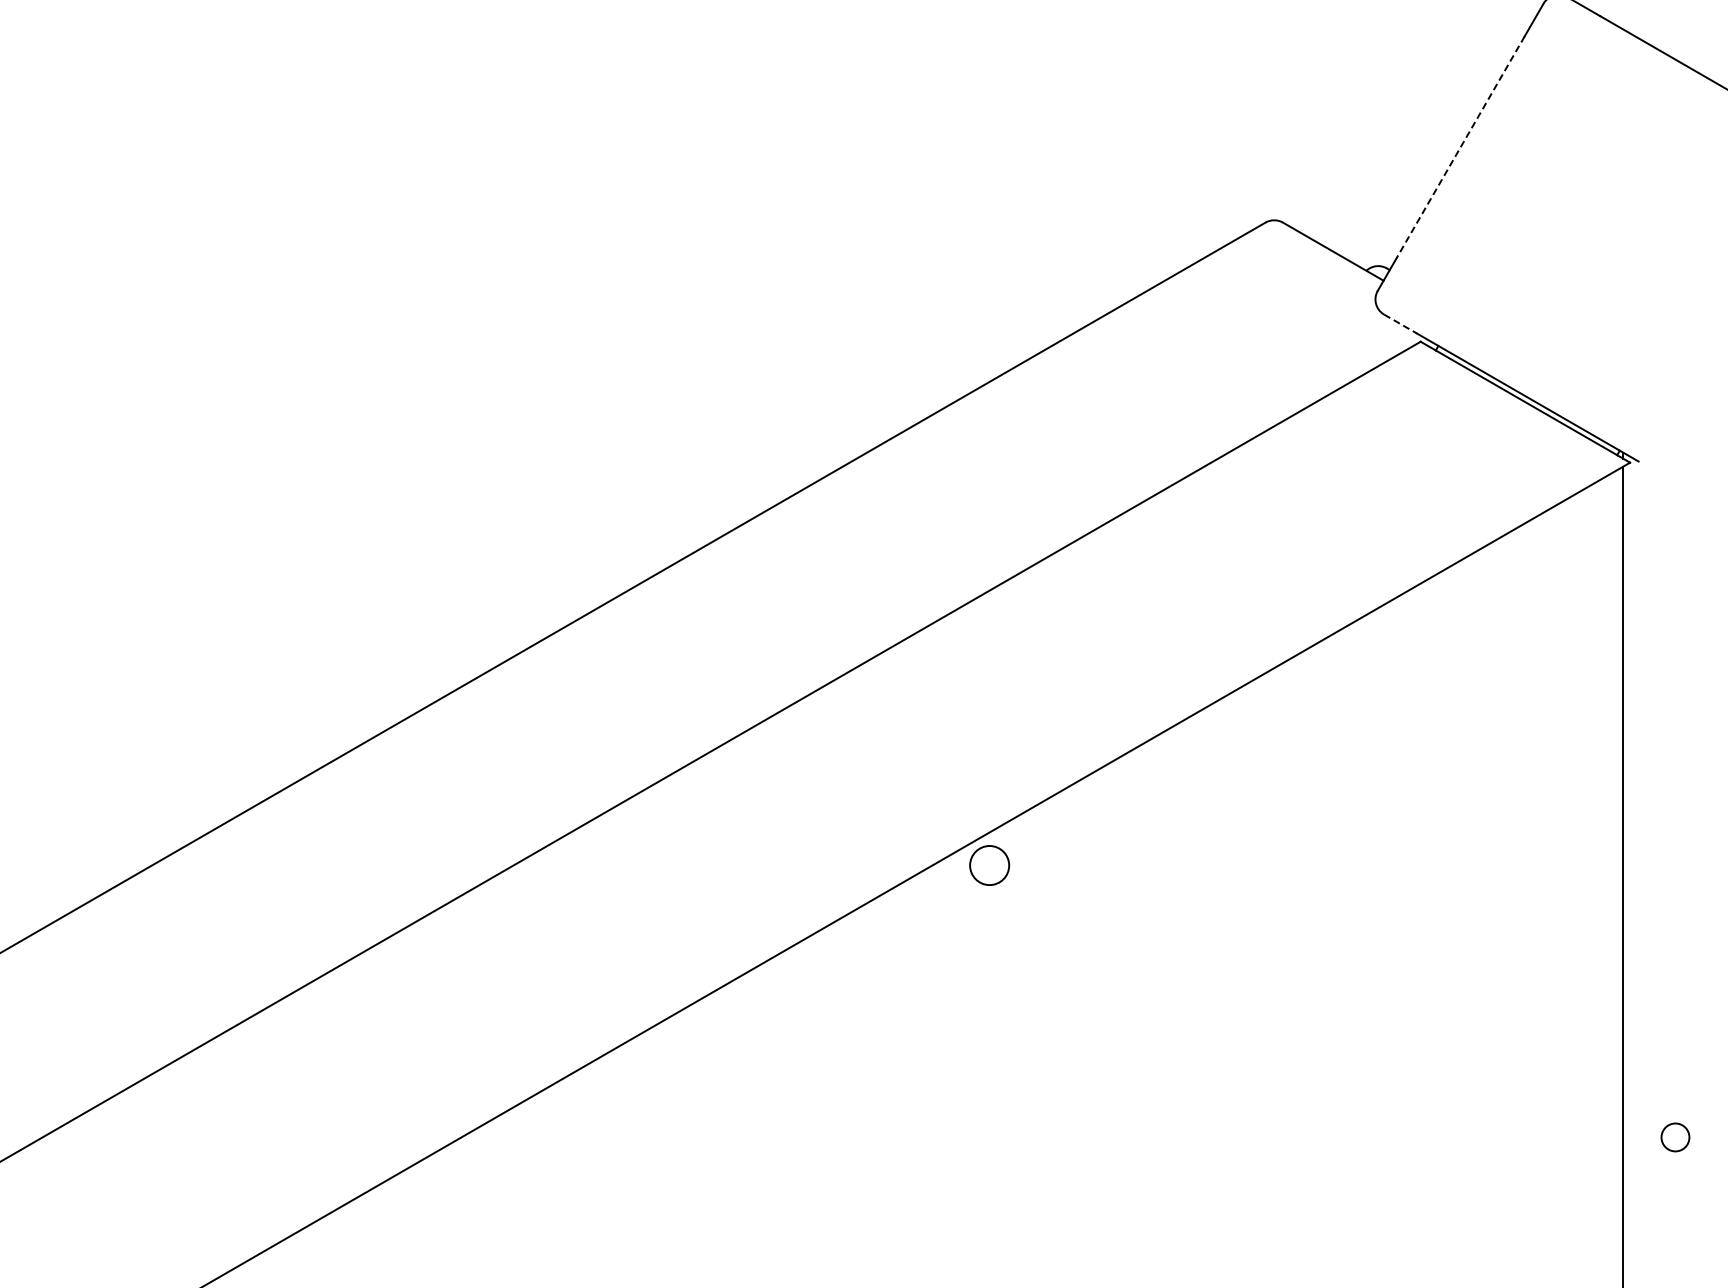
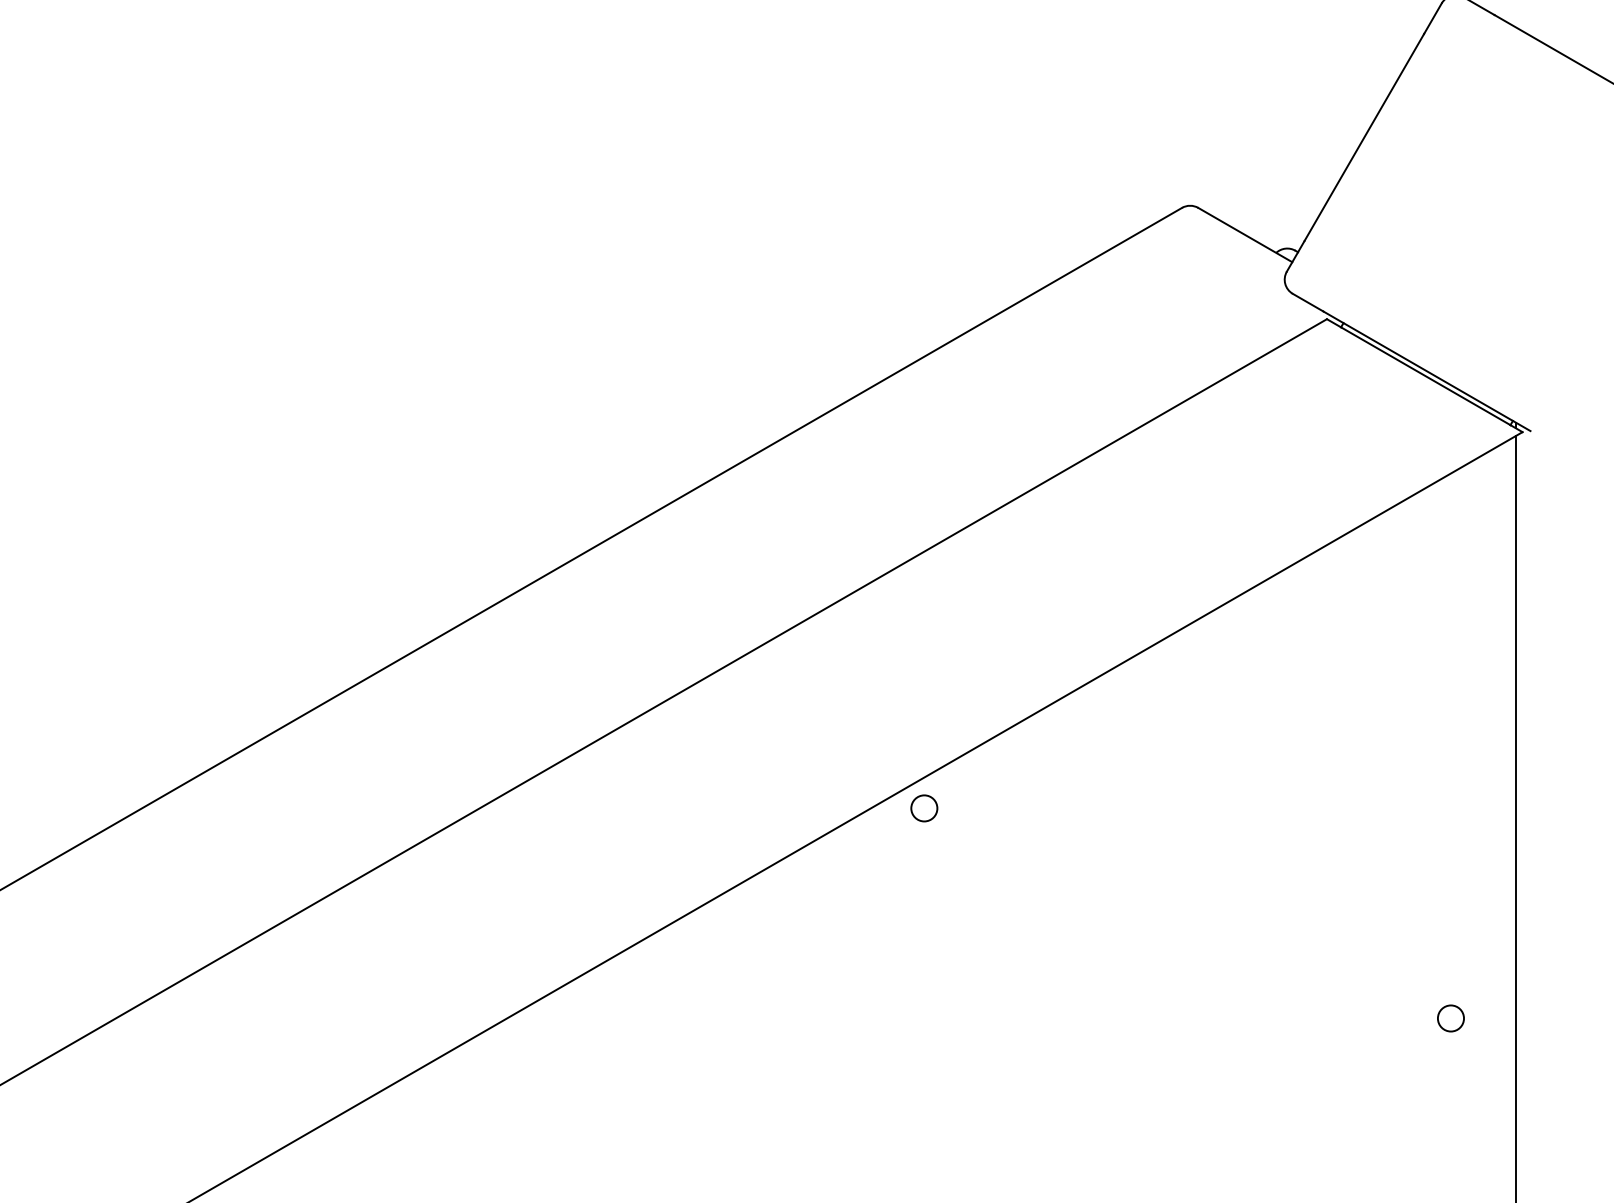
line: (1460, 147) -> (1364, 137), dashed -> solid
line: (1400, 324) -> (1308, 303), dashed -> solid
circle: (989, 865) -> (924, 808), size x0.71
circle: (1675, 1137) -> (1450, 1018), moved

